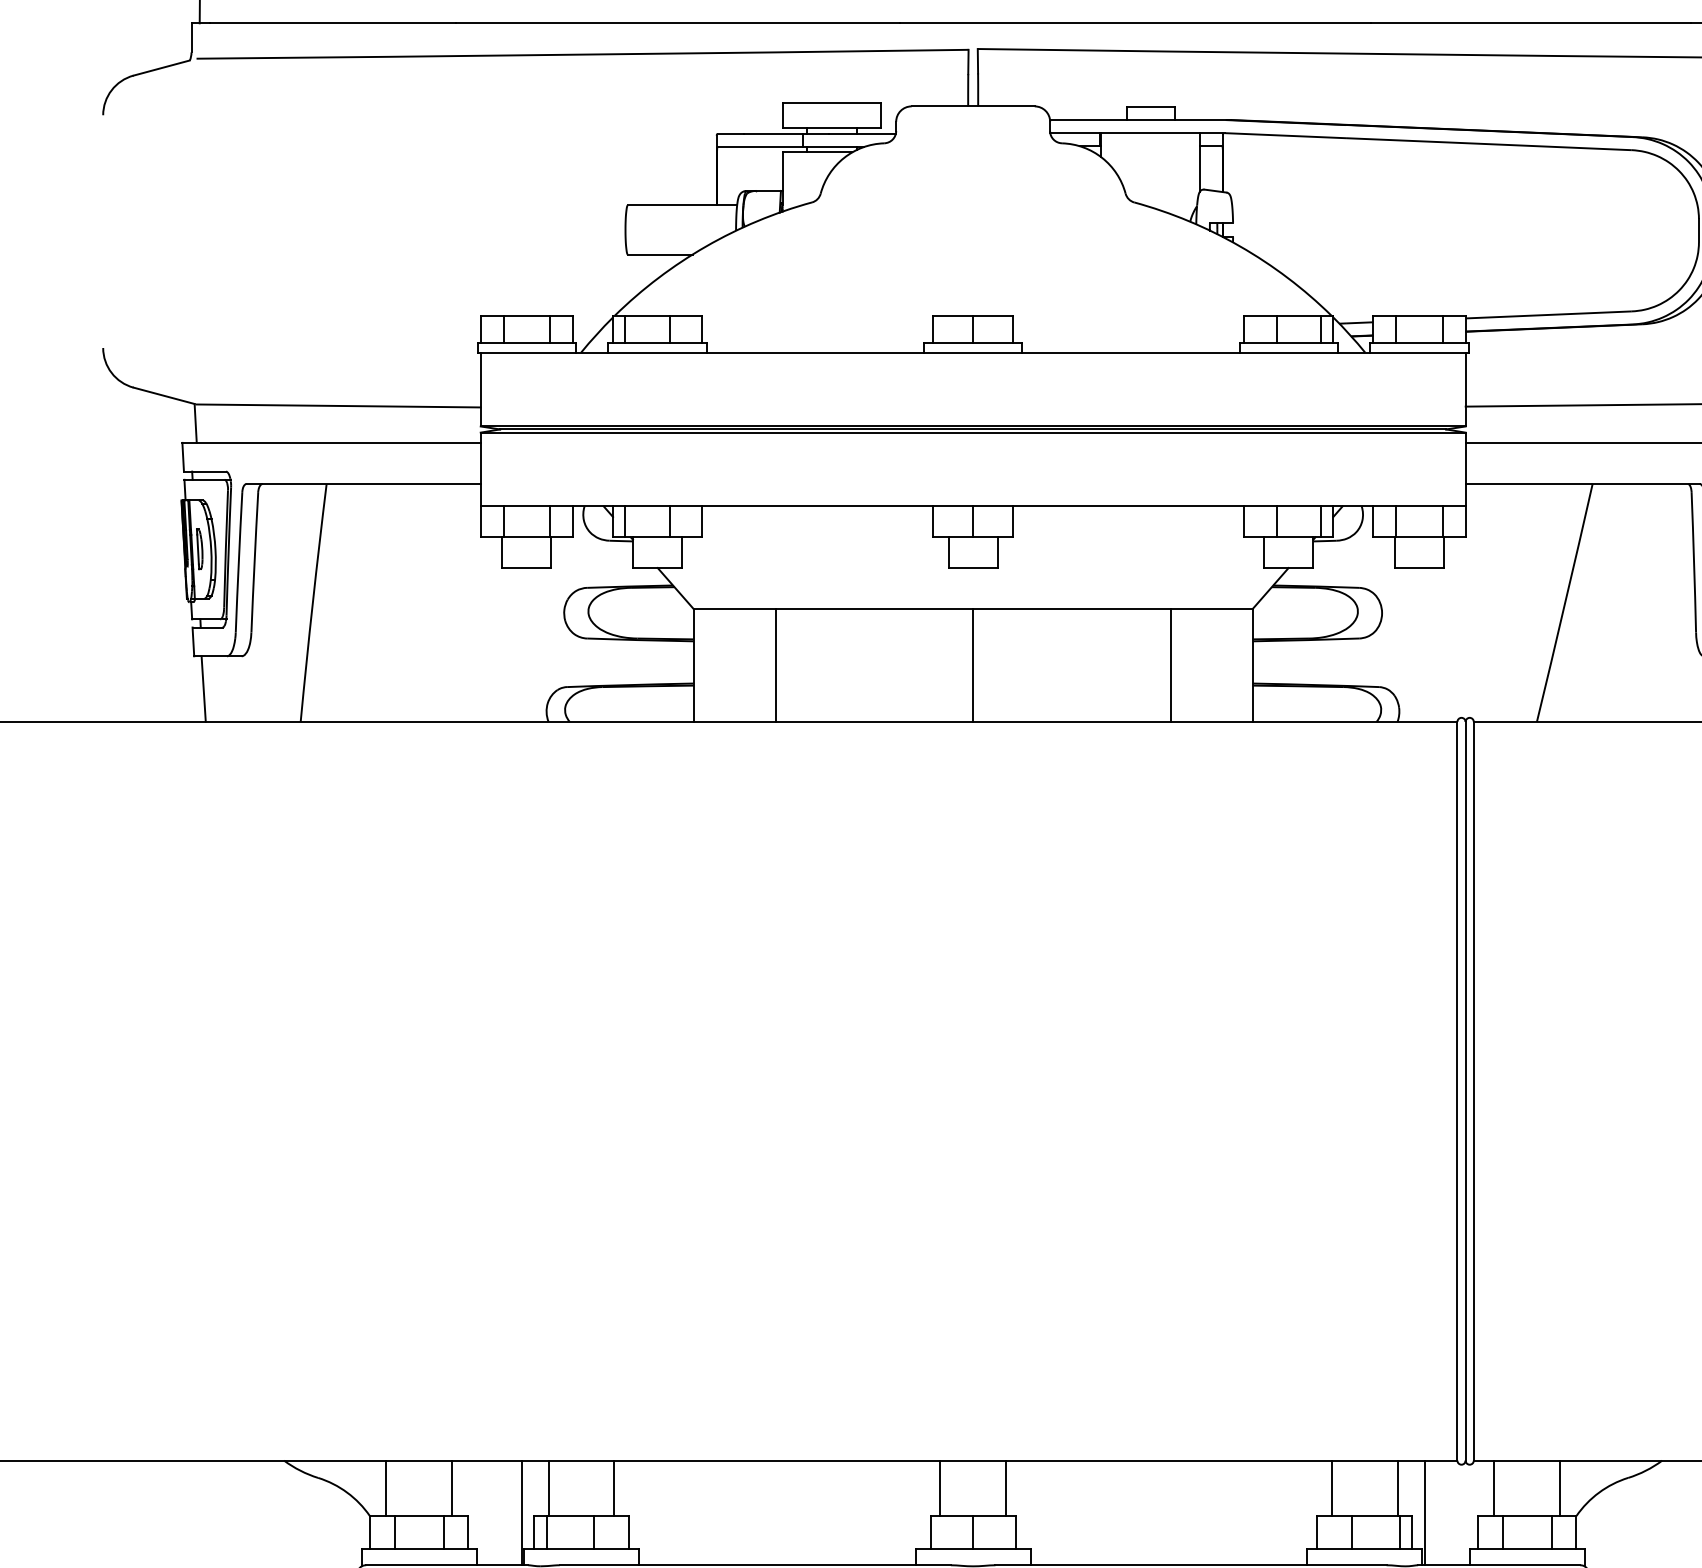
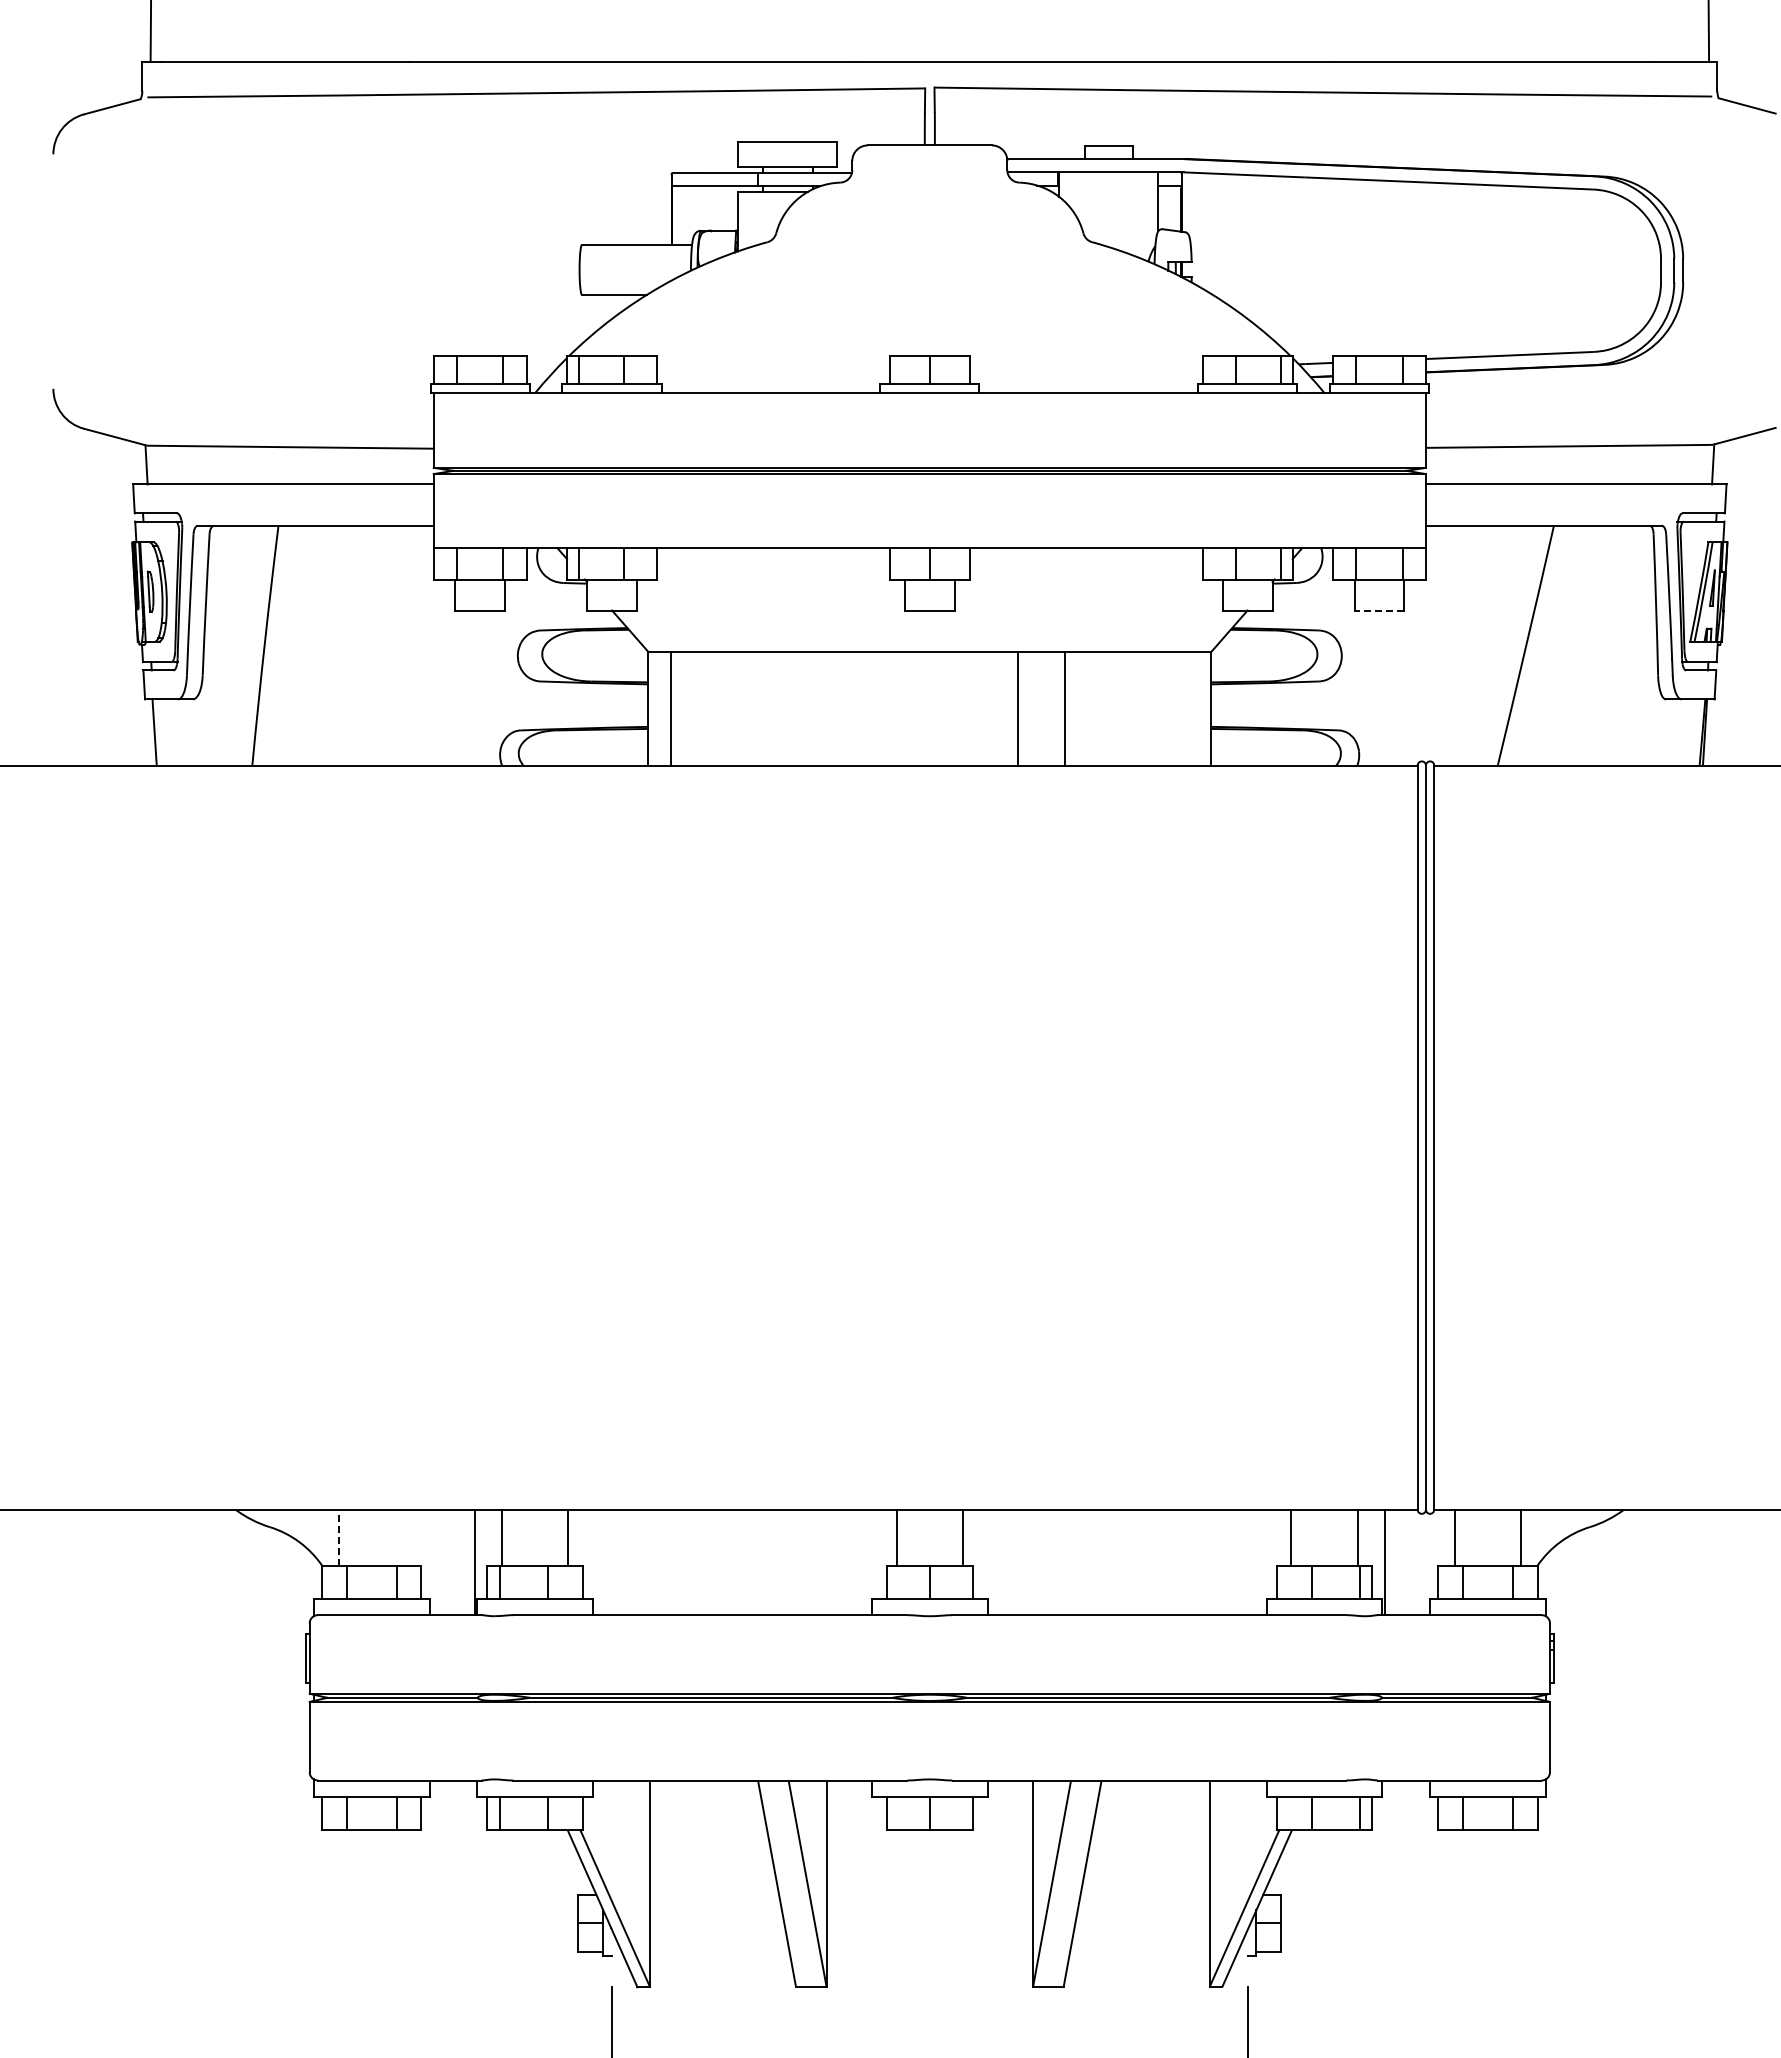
line: (1419, 568) -> (1379, 610), solid -> dashed
line: (775, 665) -> (670, 708), moved
line: (972, 665) -> (1017, 708), moved
line: (1170, 665) -> (1064, 708), moved
line: (386, 1488) -> (338, 1537), solid -> dashed
line: (451, 1488) -> (404, 1537), removed

